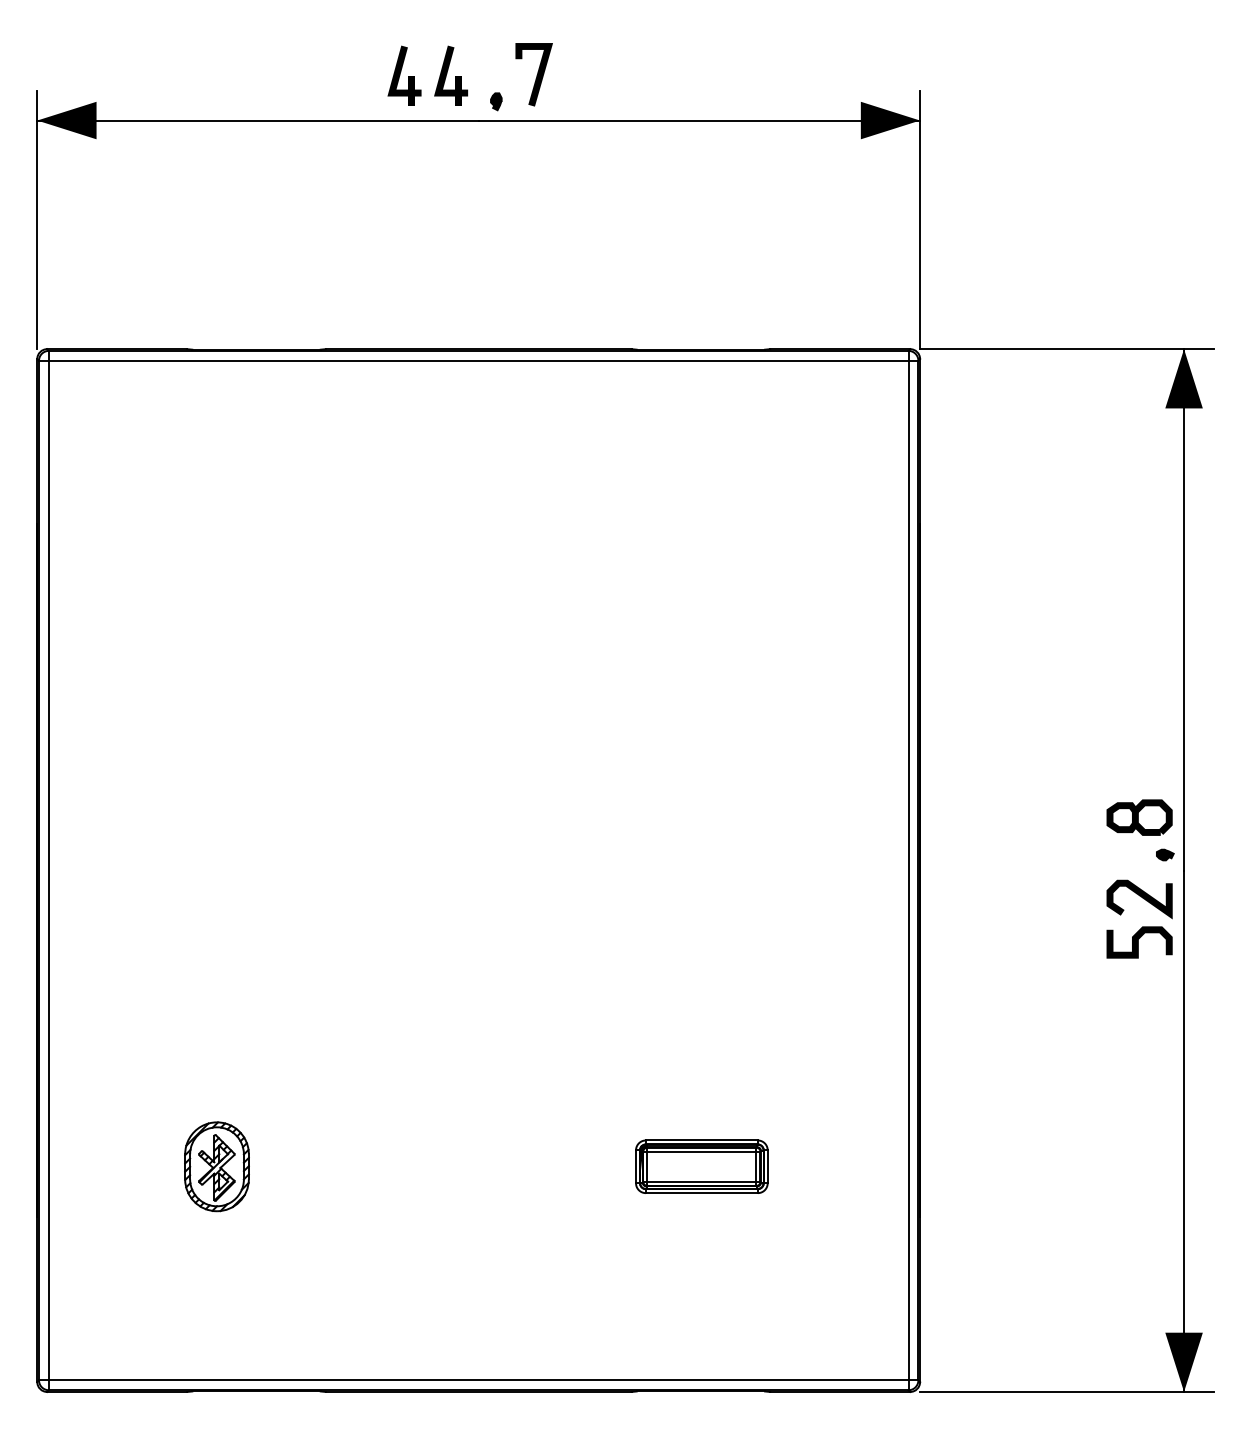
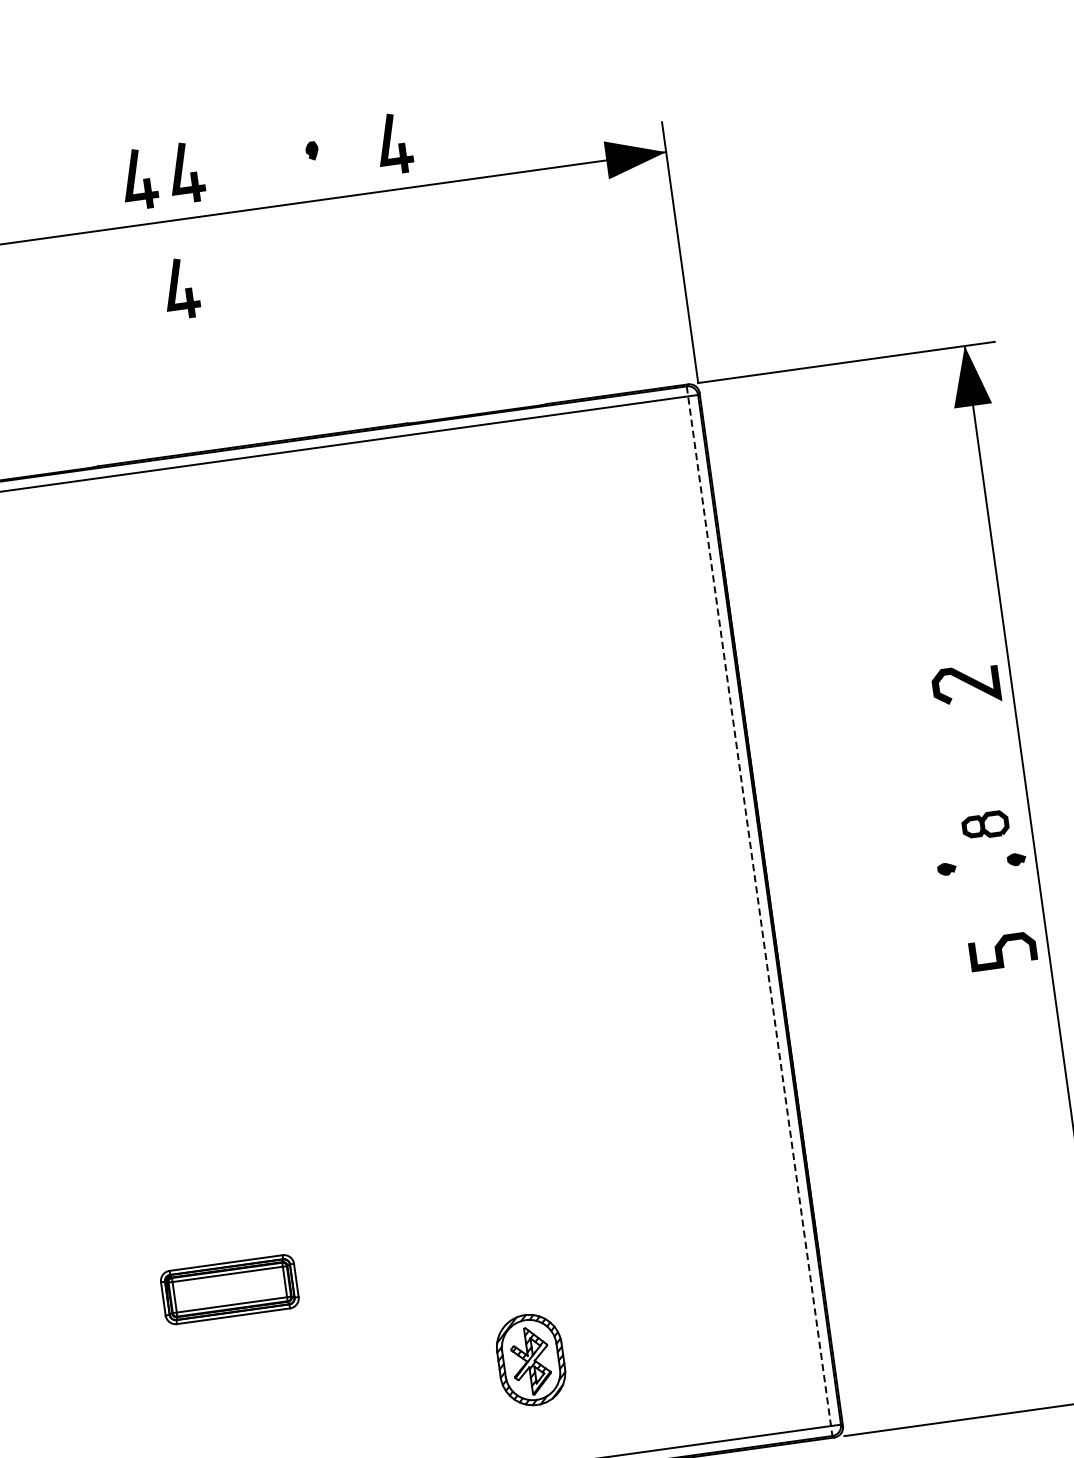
line: (536, 75) -> (272, 160), removed
part: (657, 75) -> (394, 143), added
part: (496, 101) -> (312, 150), moved
part: (430, 187) -> (181, 288), added
part: (1139, 817) -> (985, 825), size x0.7
part: (1096, 854) -> (947, 868), added
line: (908, 870) -> (759, 911), solid -> dashed
curve: (1141, 897) -> (967, 683), moved
part: (216, 1166) -> (530, 1359), moved
part: (701, 1166) -> (229, 1289), moved

